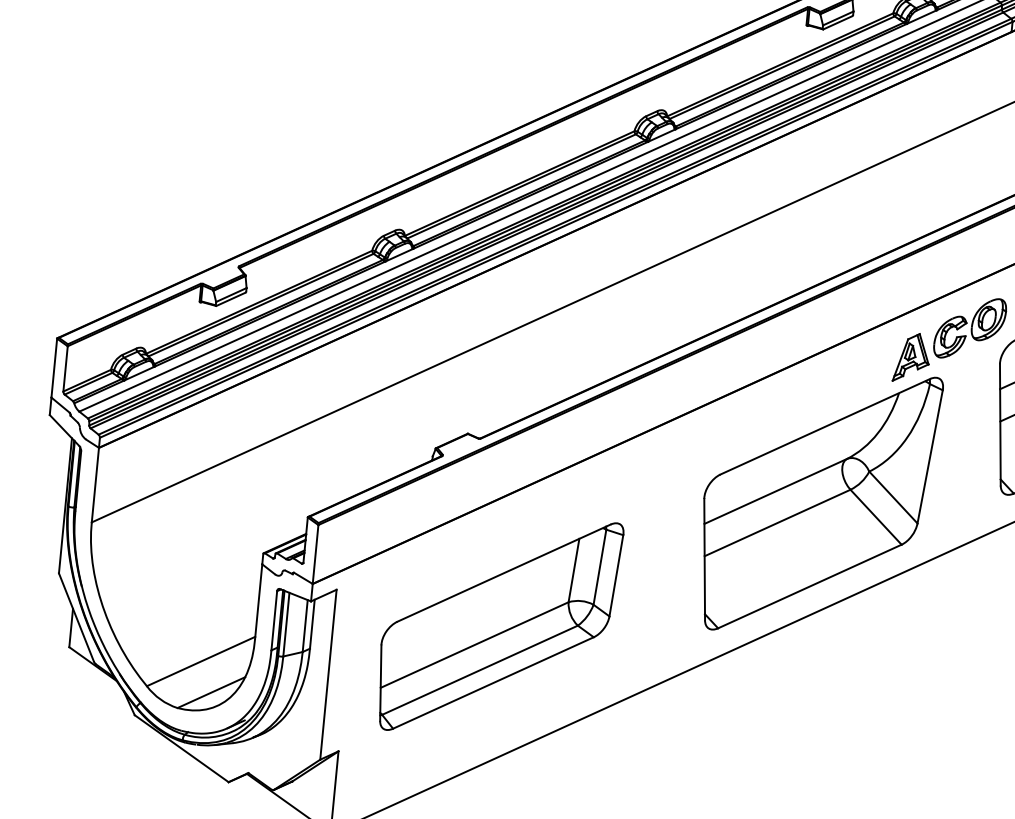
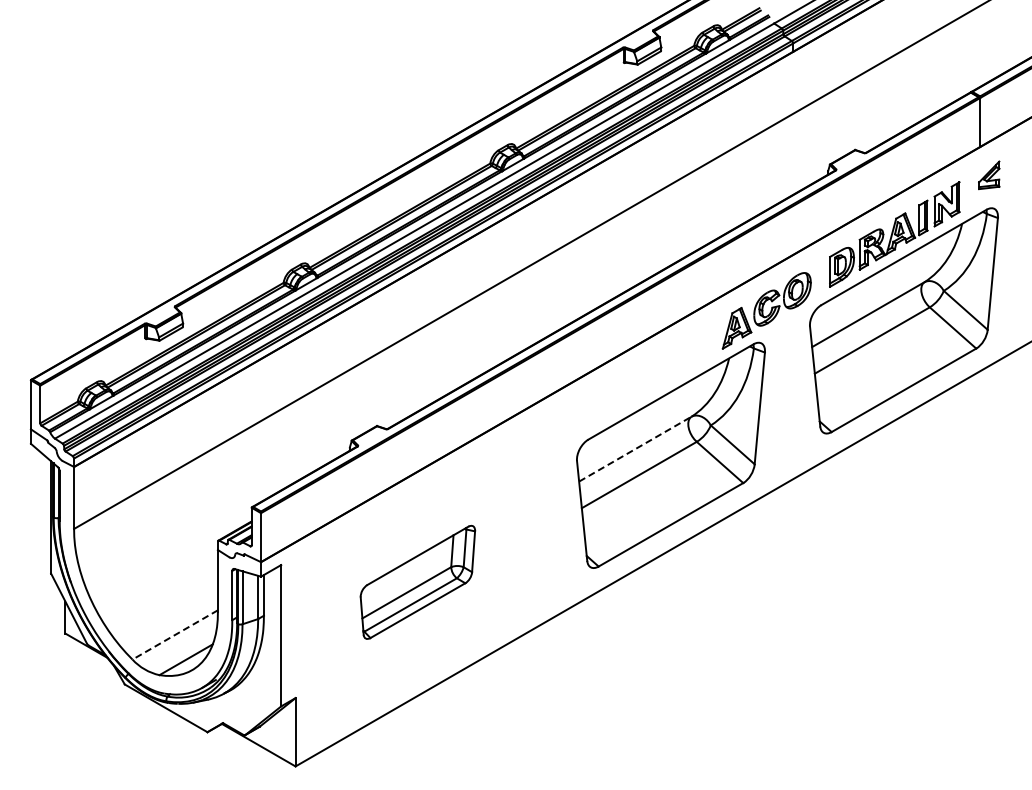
line: (775, 491) -> (635, 449), solid -> dashed
part: (498, 626) -> (417, 582), size x0.6
line: (200, 662) -> (174, 635), solid -> dashed

